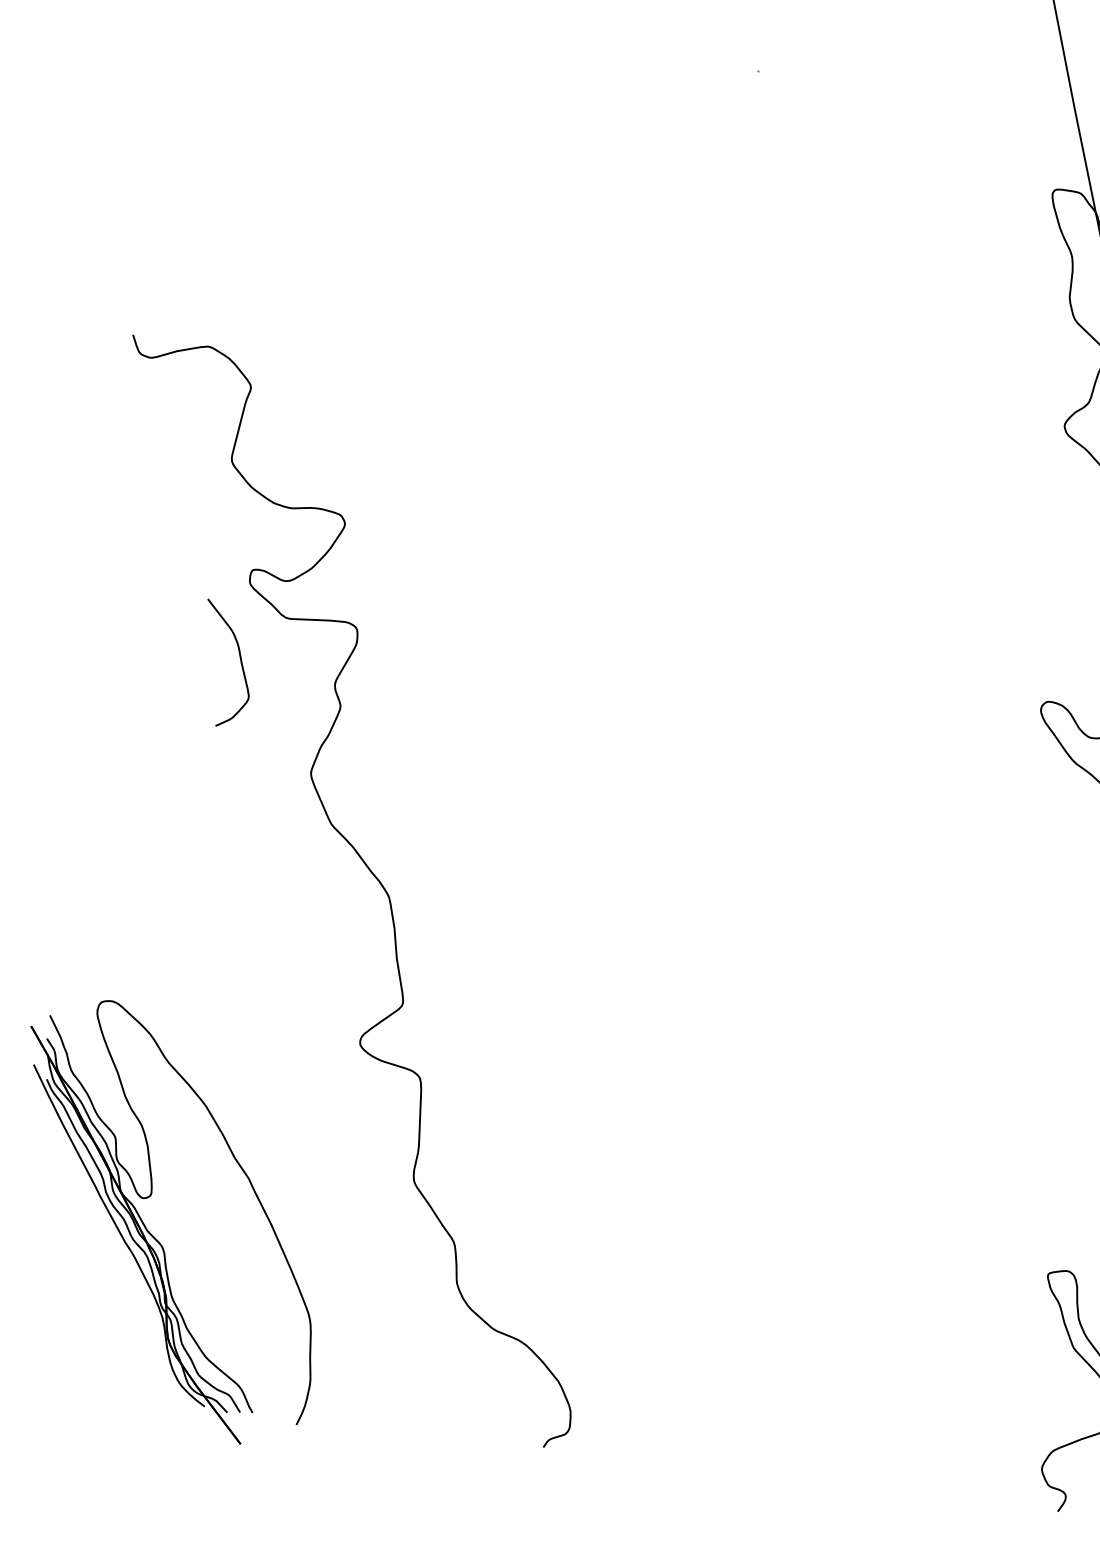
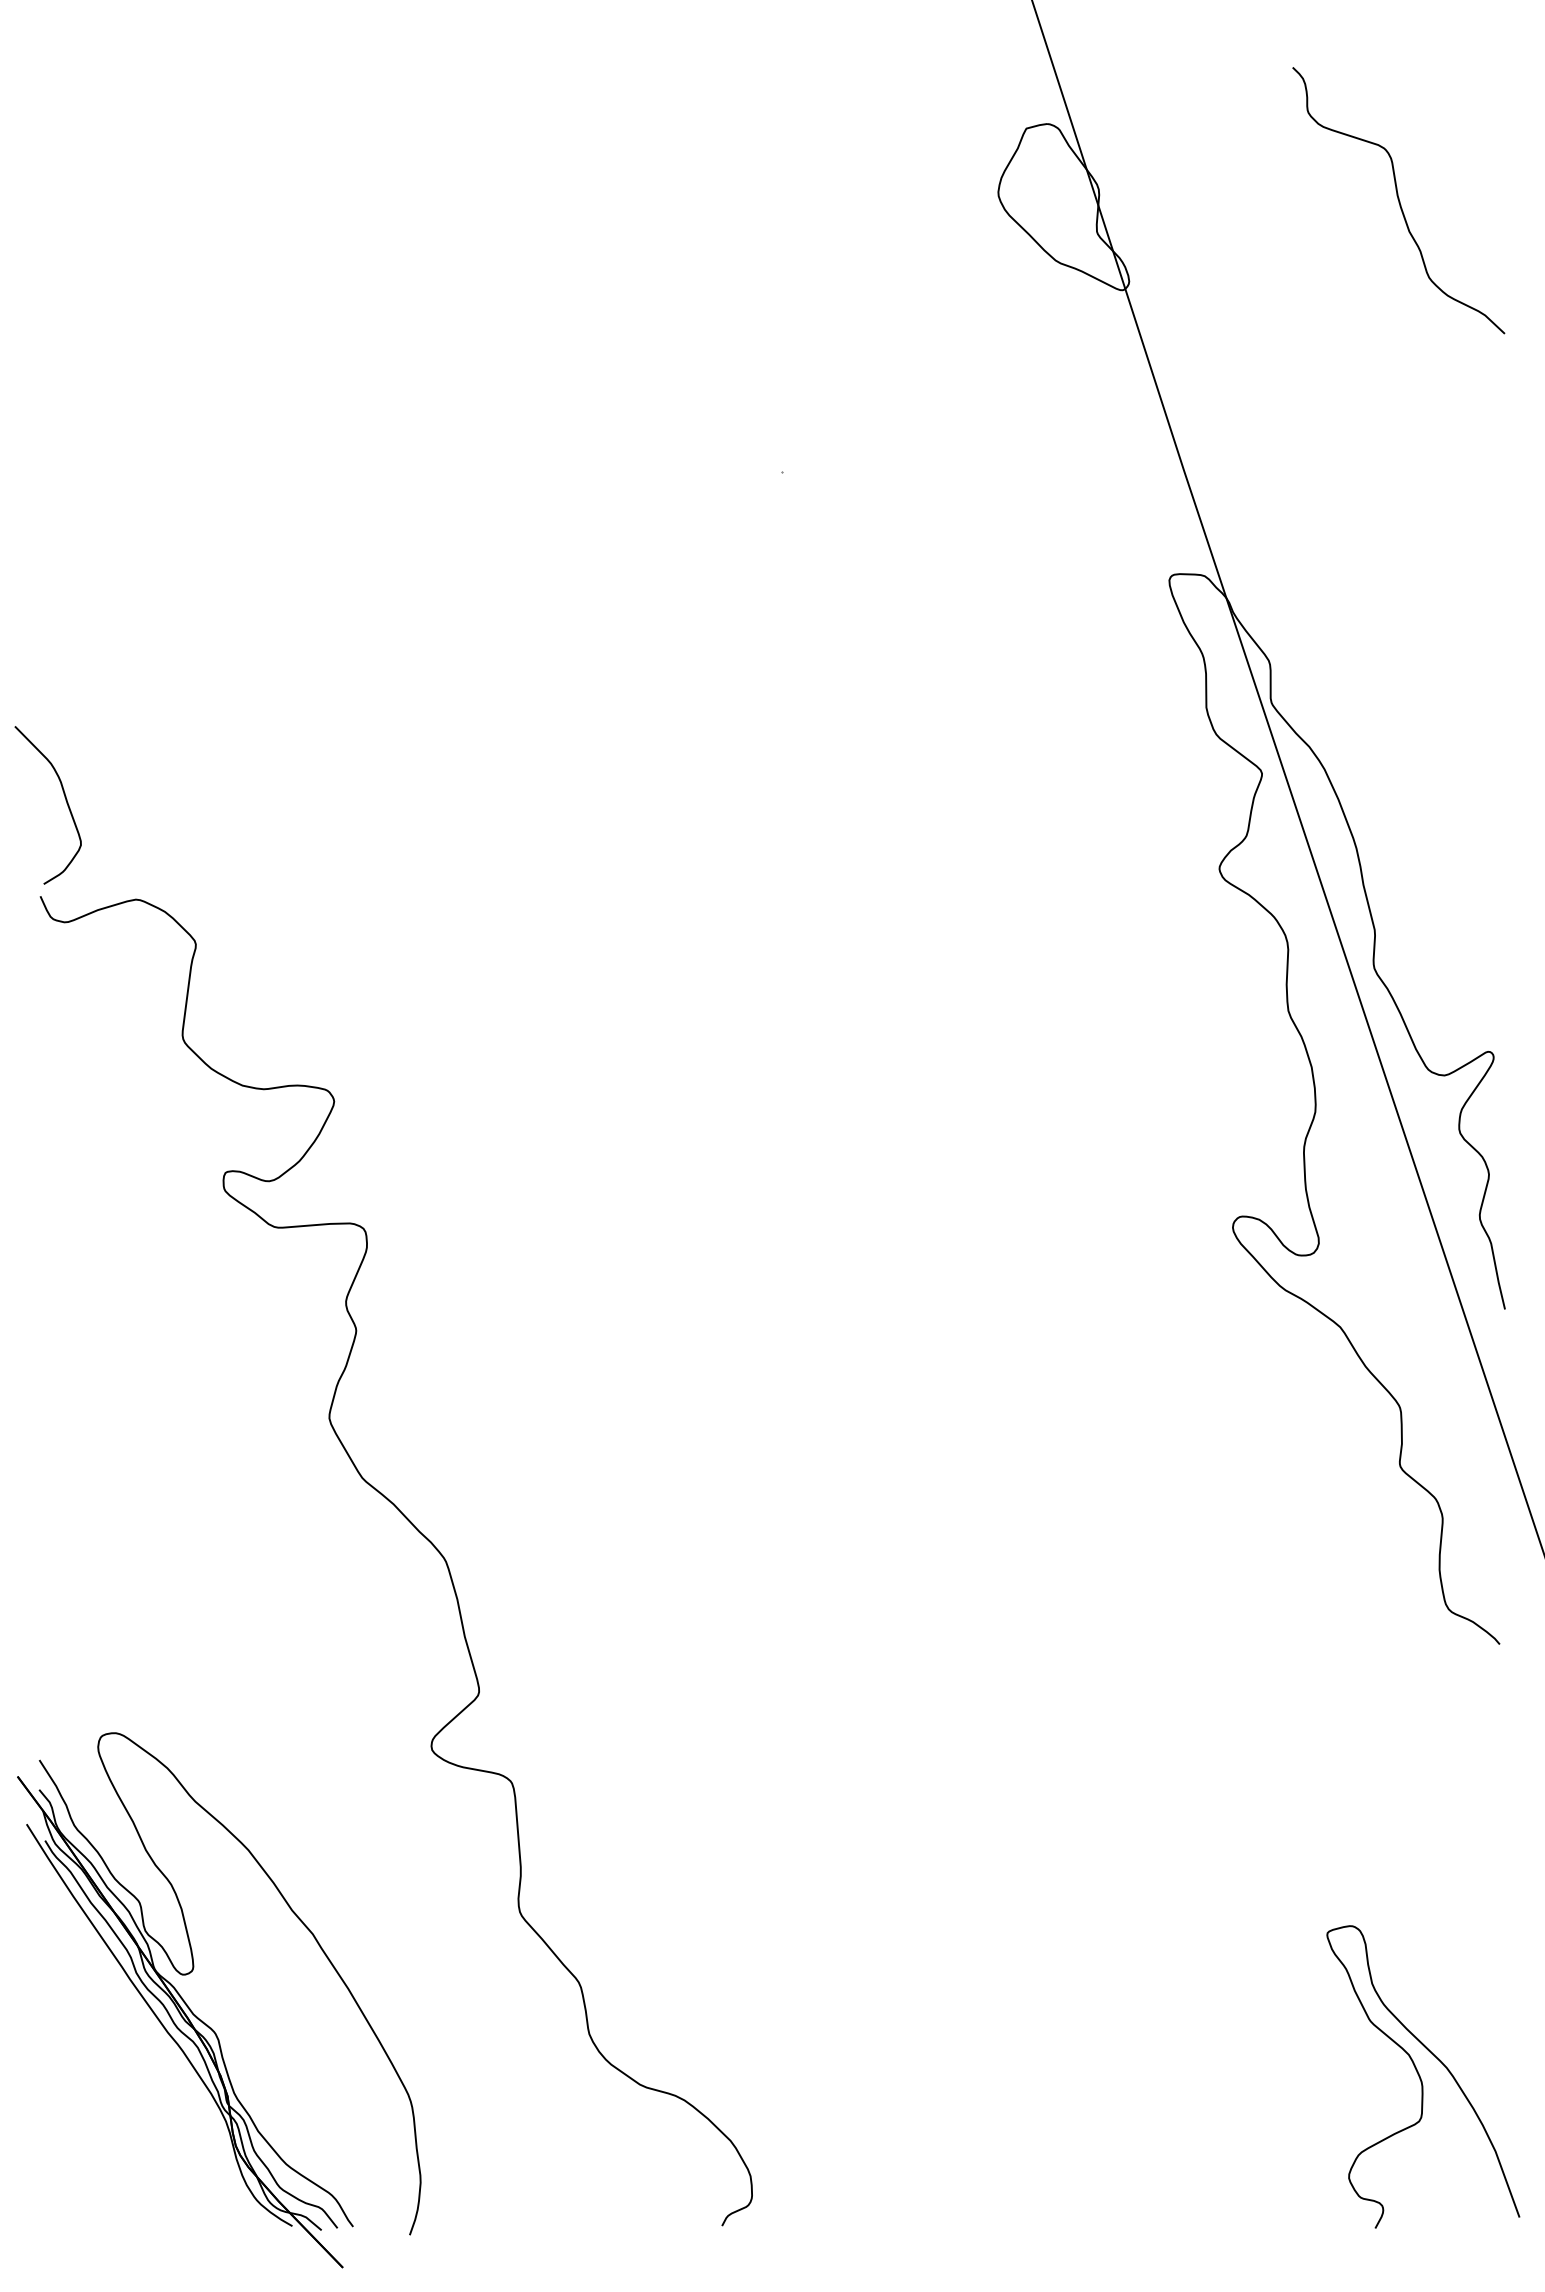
curve: (240, 662) -> (65, 800), moved

